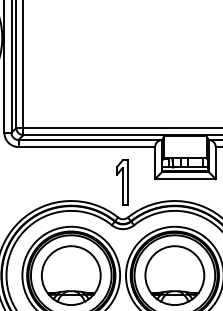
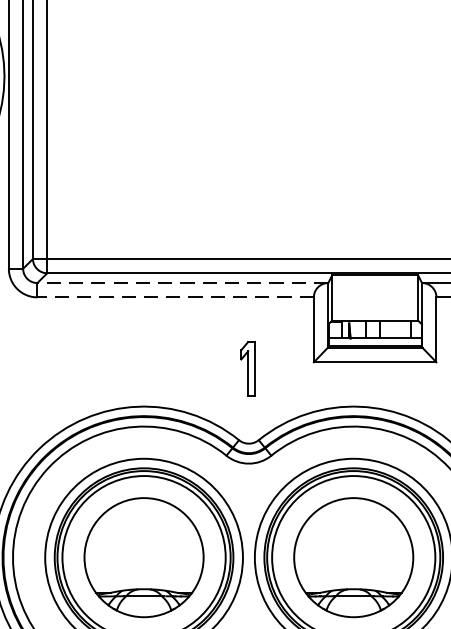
line: (90, 139) -> (182, 282), solid -> dashed
line: (86, 147) -> (174, 298), solid -> dashed
part: (122, 182) -> (247, 369), size x0.6

